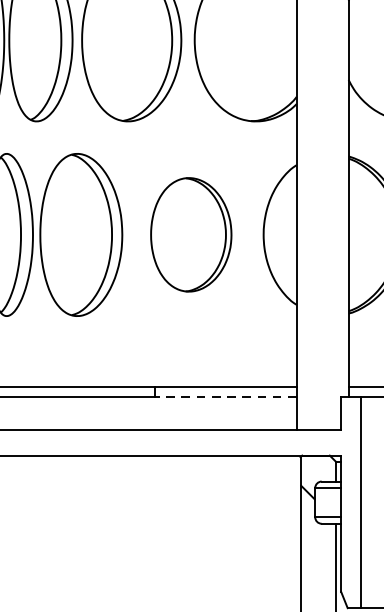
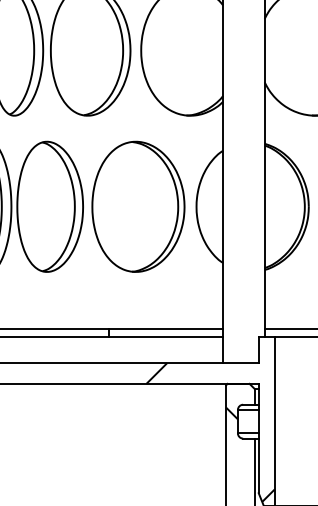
part: (191, 234) -> (138, 206), size x1.43
line: (224, 397) -> (165, 337), dashed -> solid
hatch: (281, 516) -> (210, 432), added

